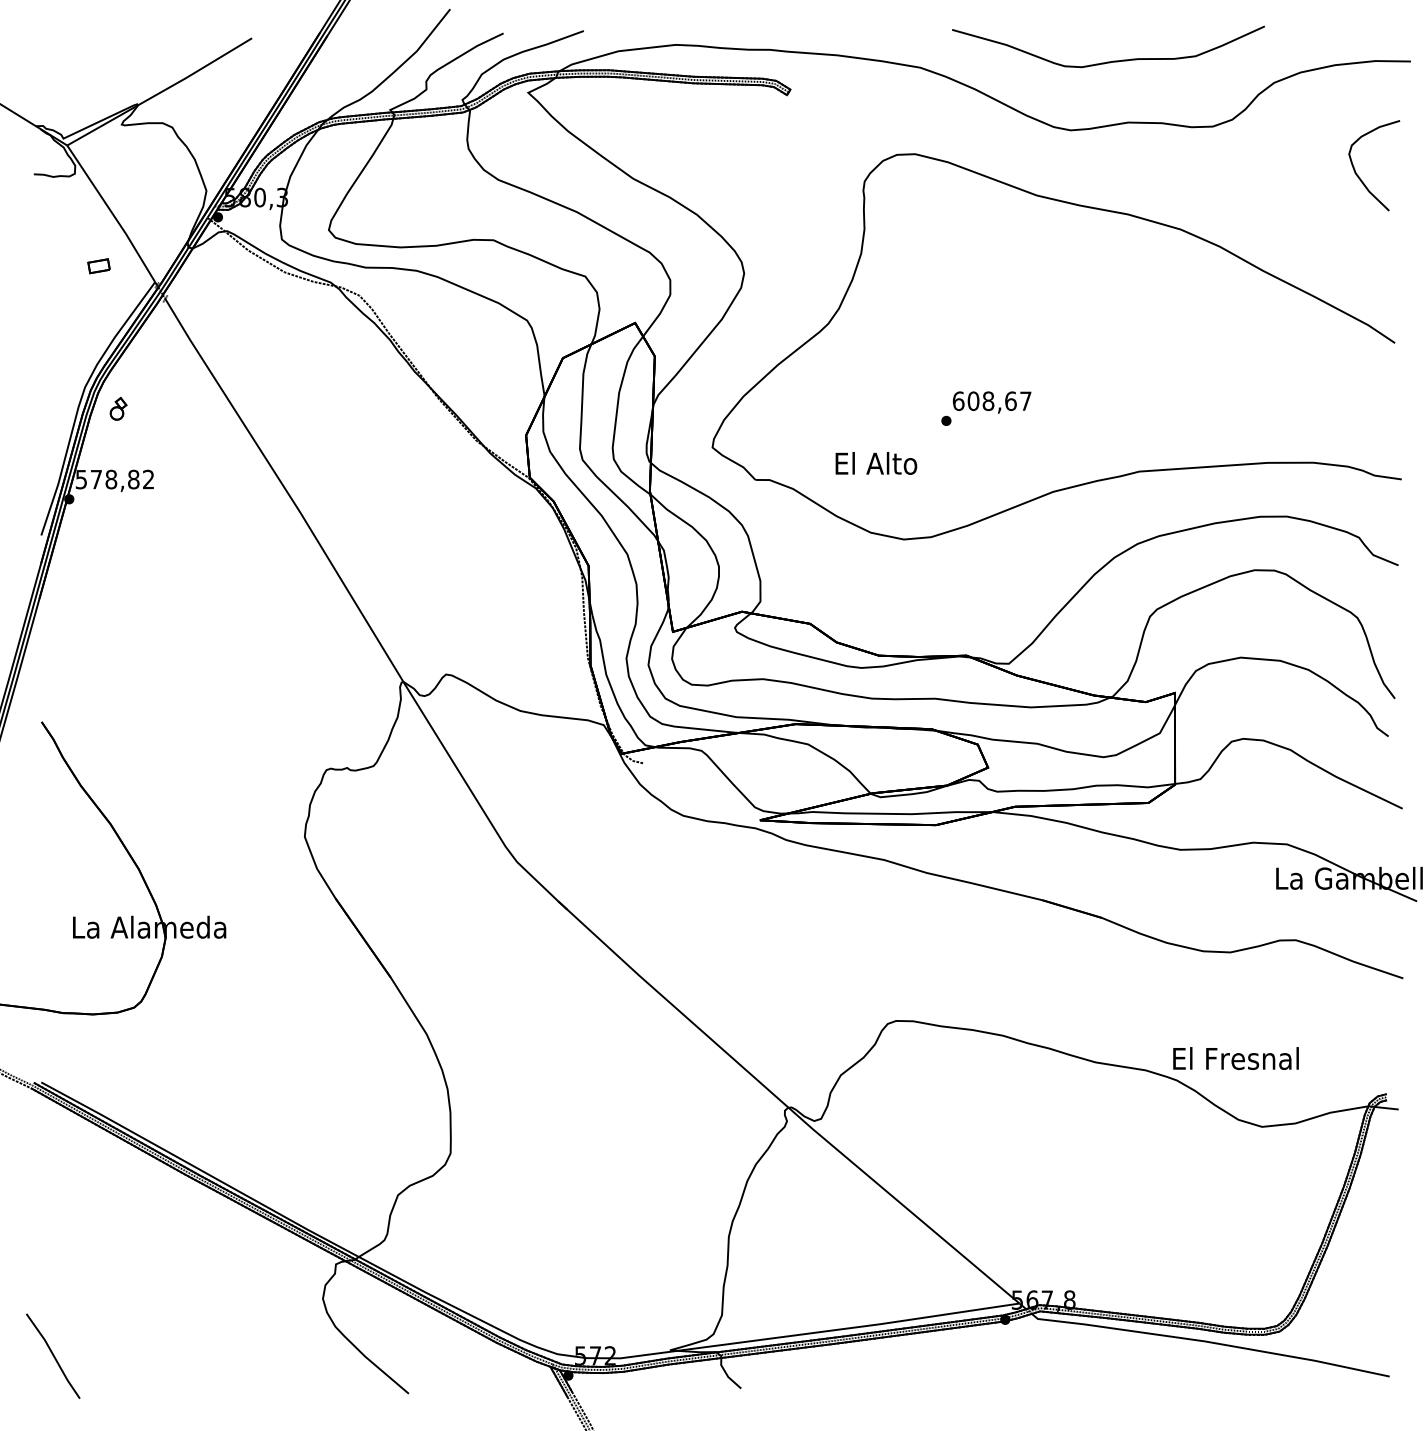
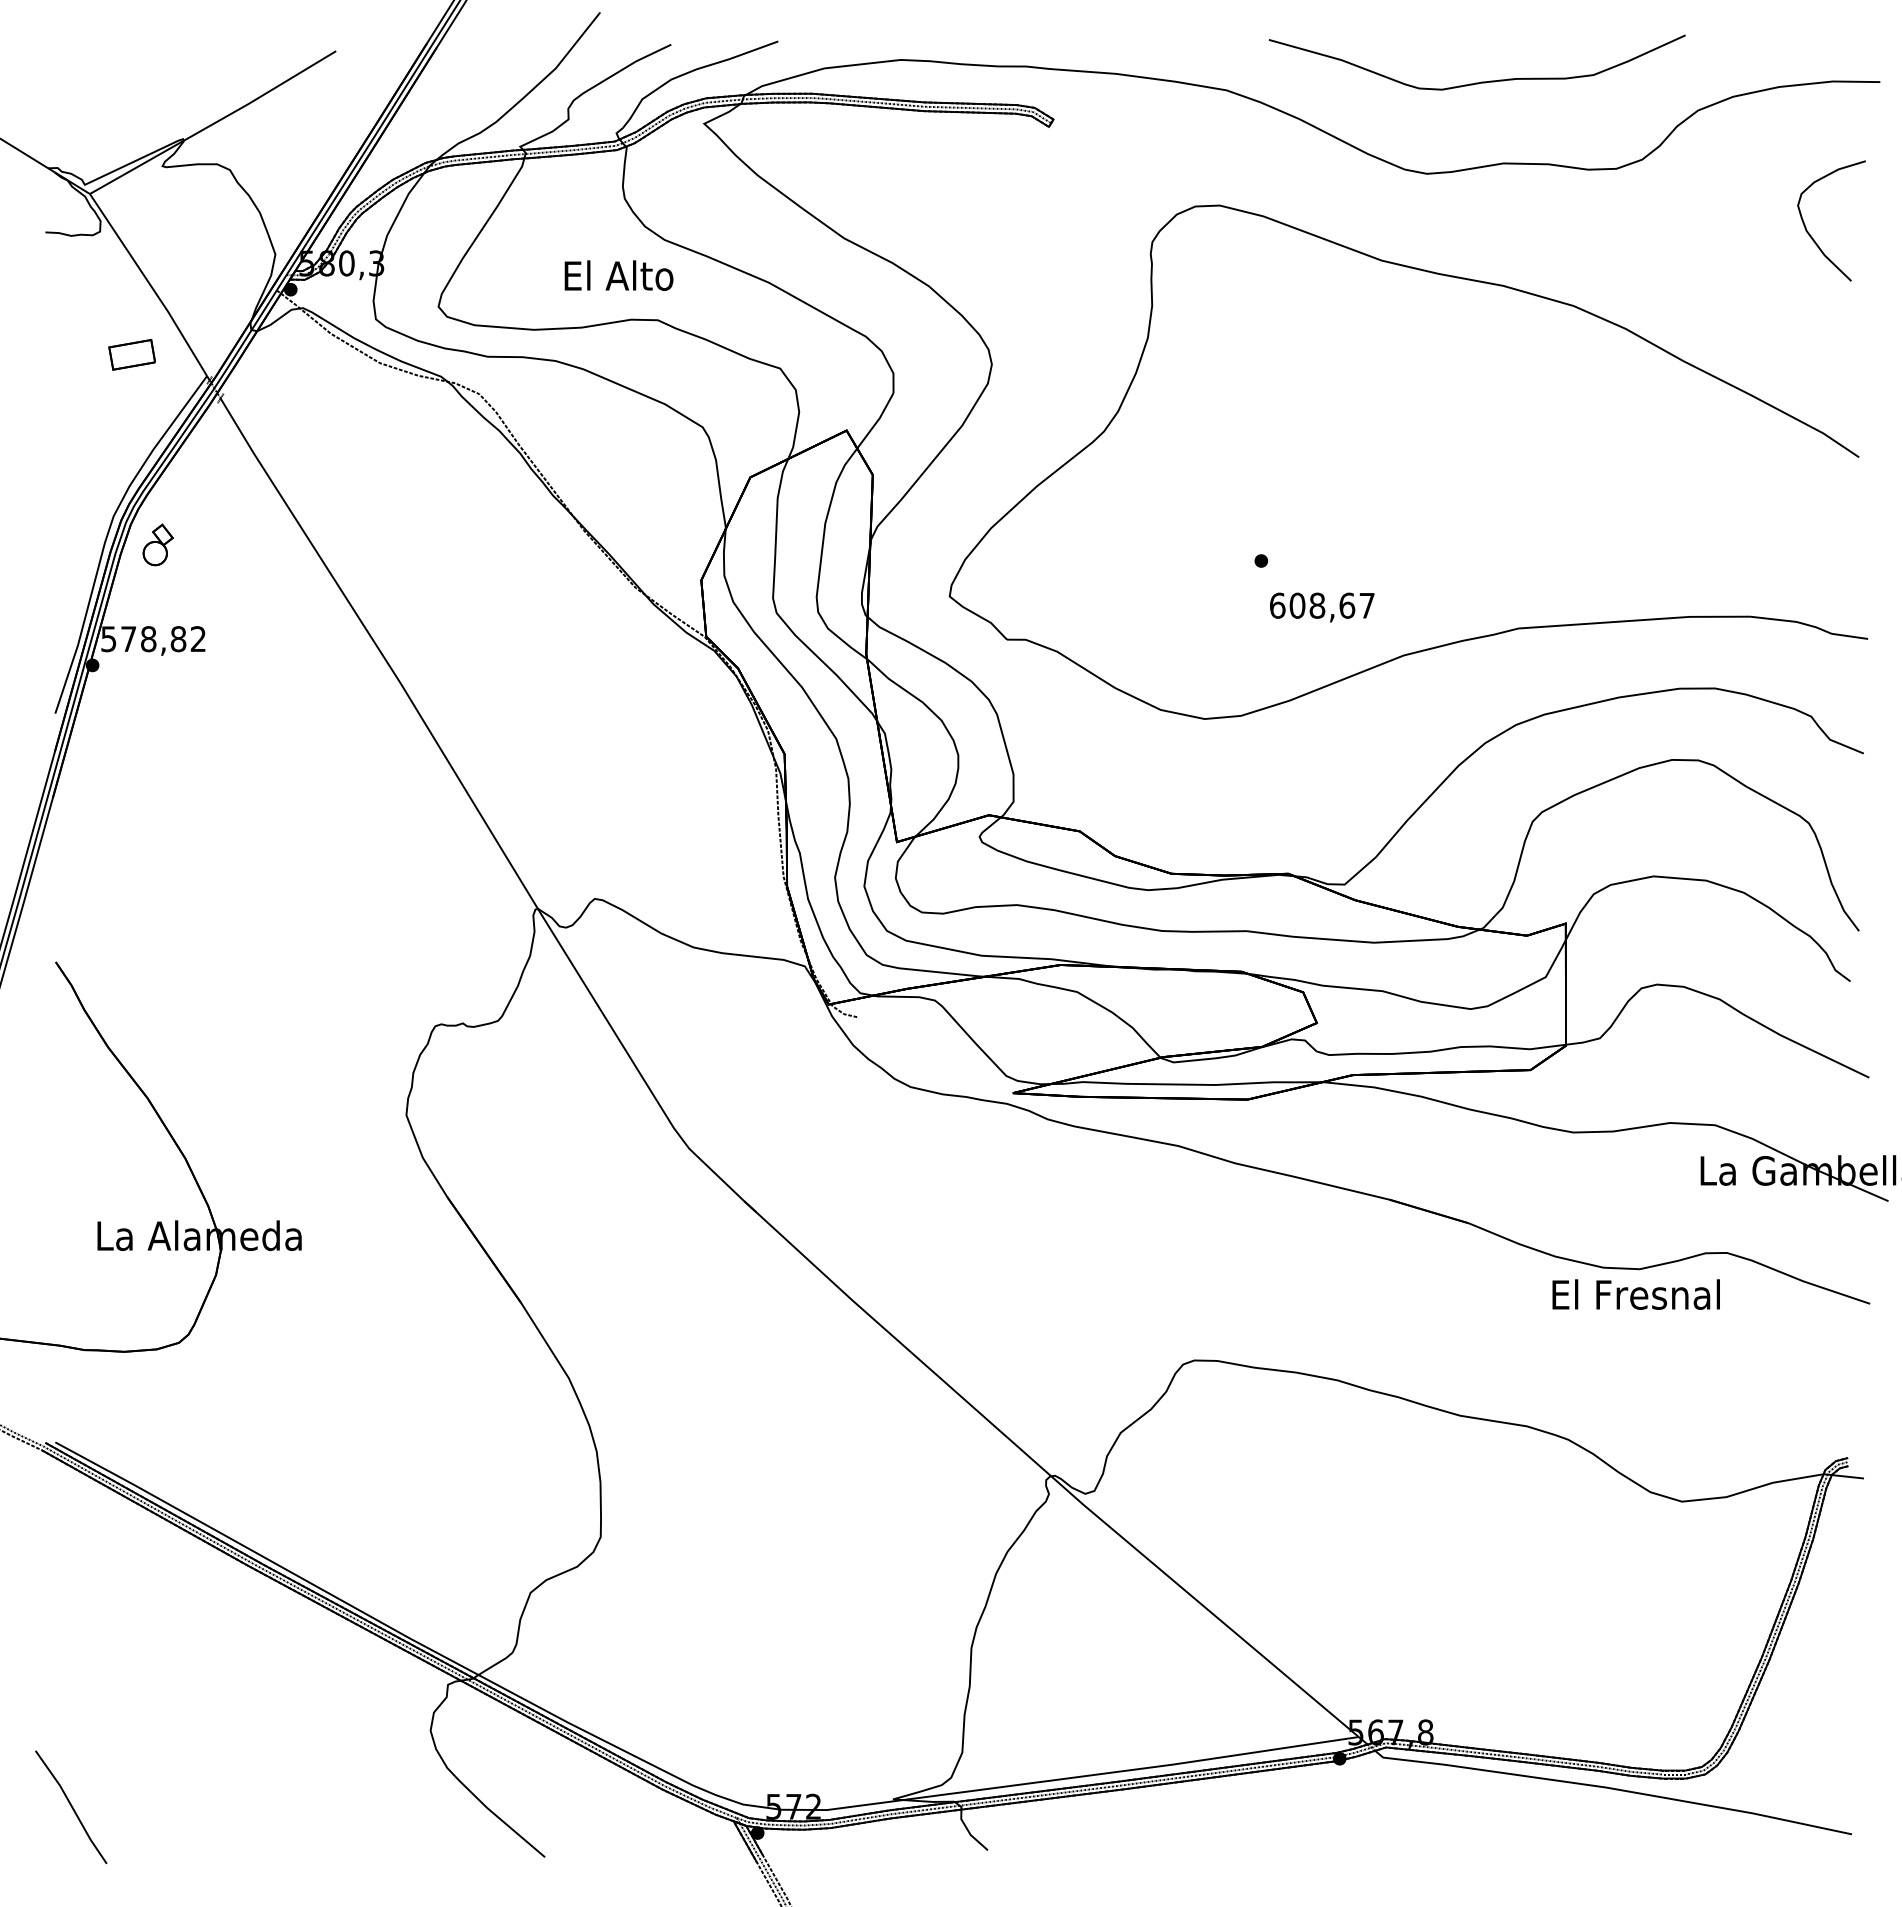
part: (99, 265) -> (132, 354), size x1.6
text: (992, 402) -> (1322, 607), moved
part: (118, 408) -> (158, 544), size x1.4
text: (875, 463) -> (618, 275), moved
text: (1235, 1058) -> (1635, 1294), moved

